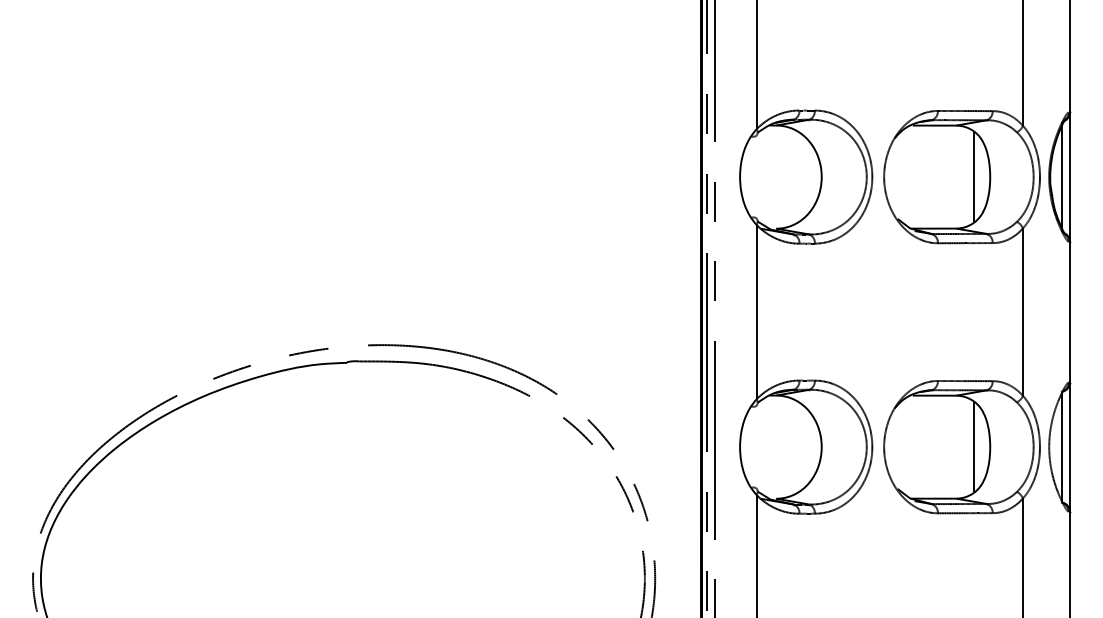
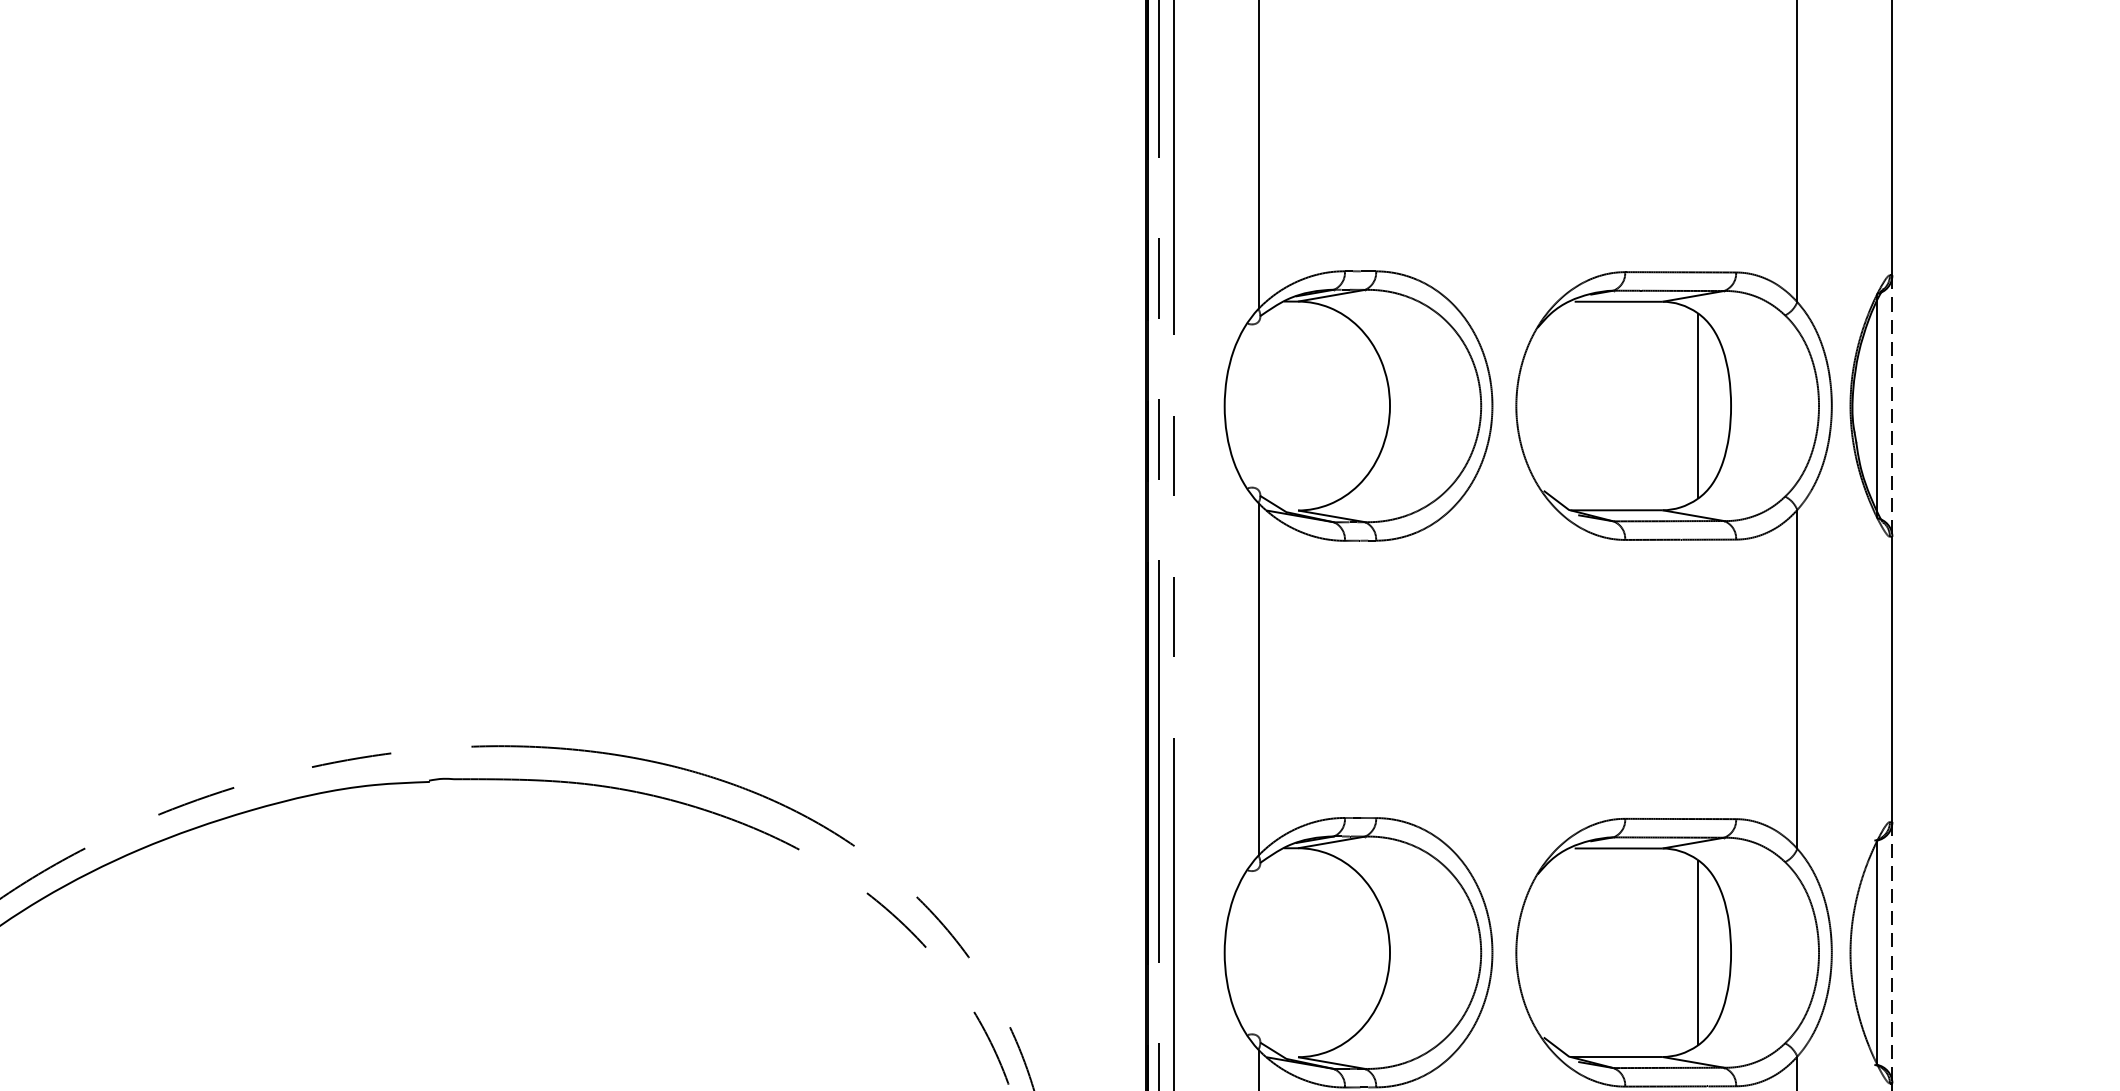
line: (1069, 177) -> (1891, 406), solid -> dashed
line: (1069, 447) -> (1891, 953), solid -> dashed

